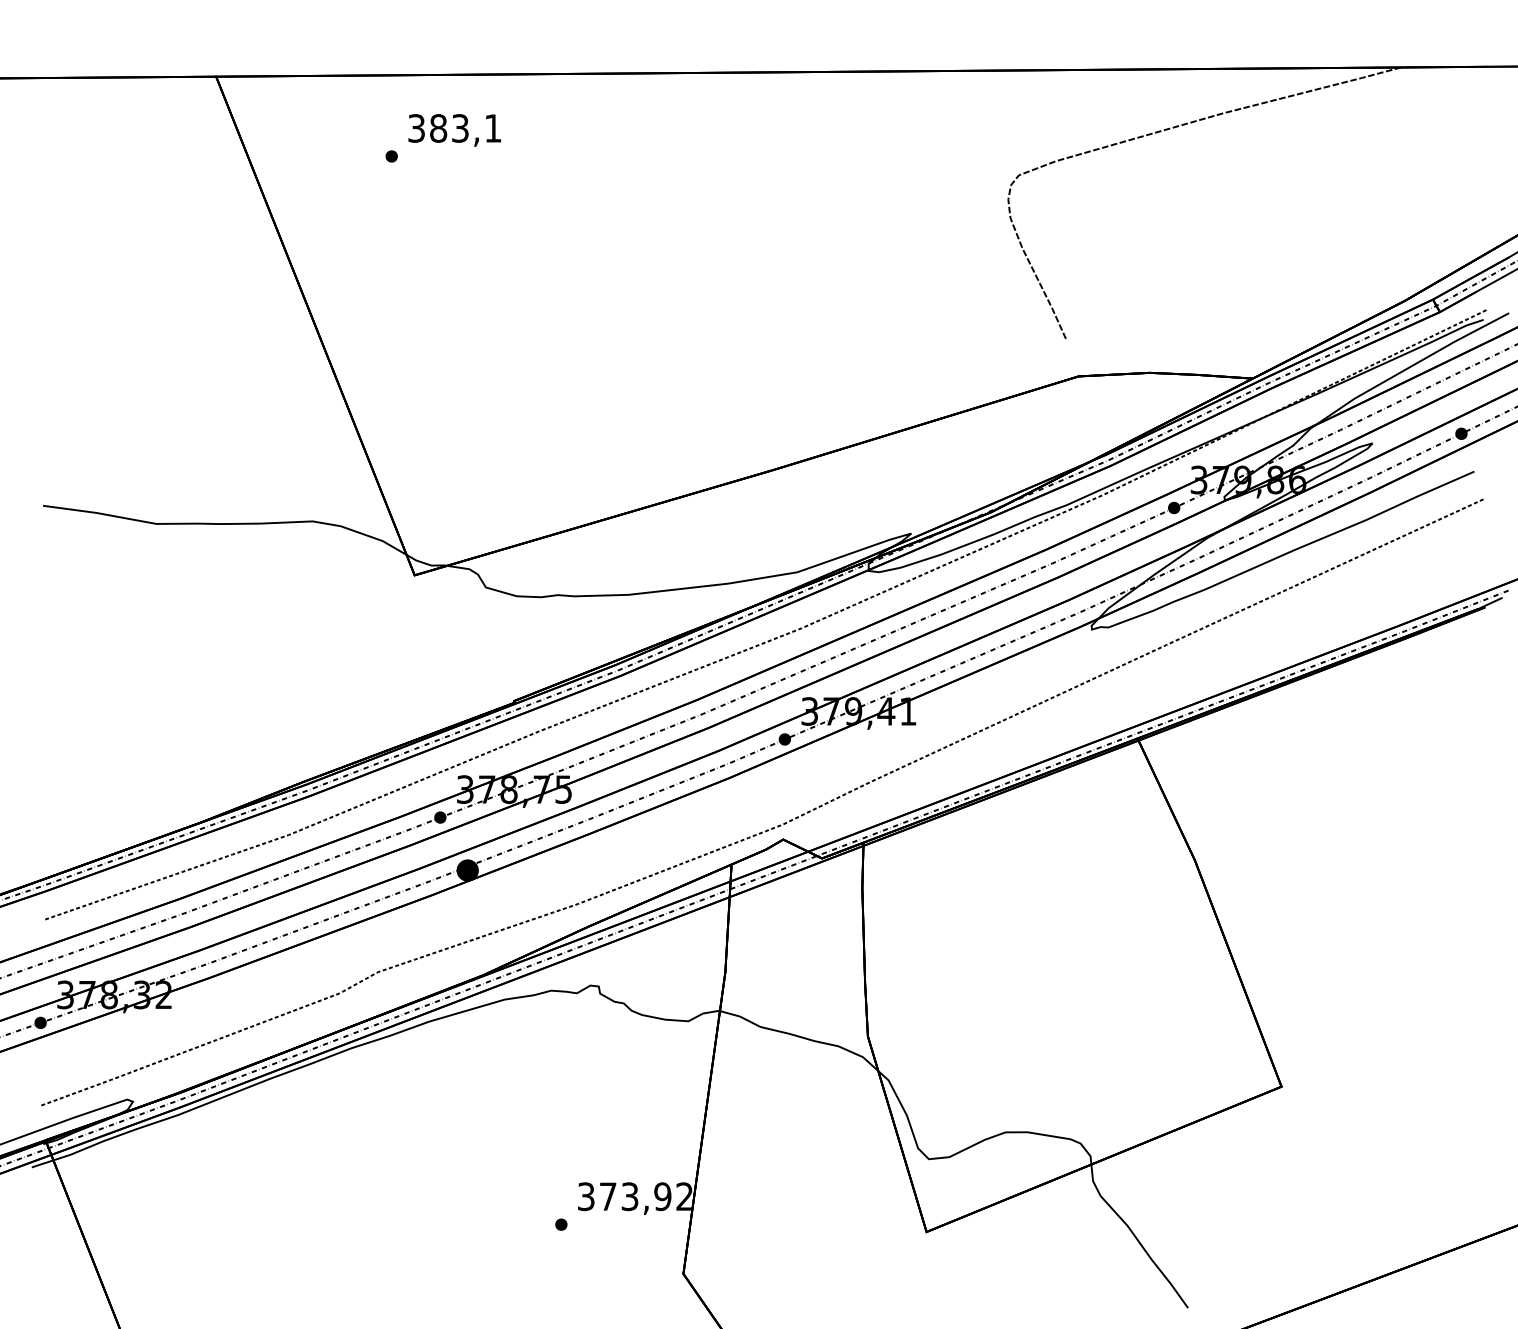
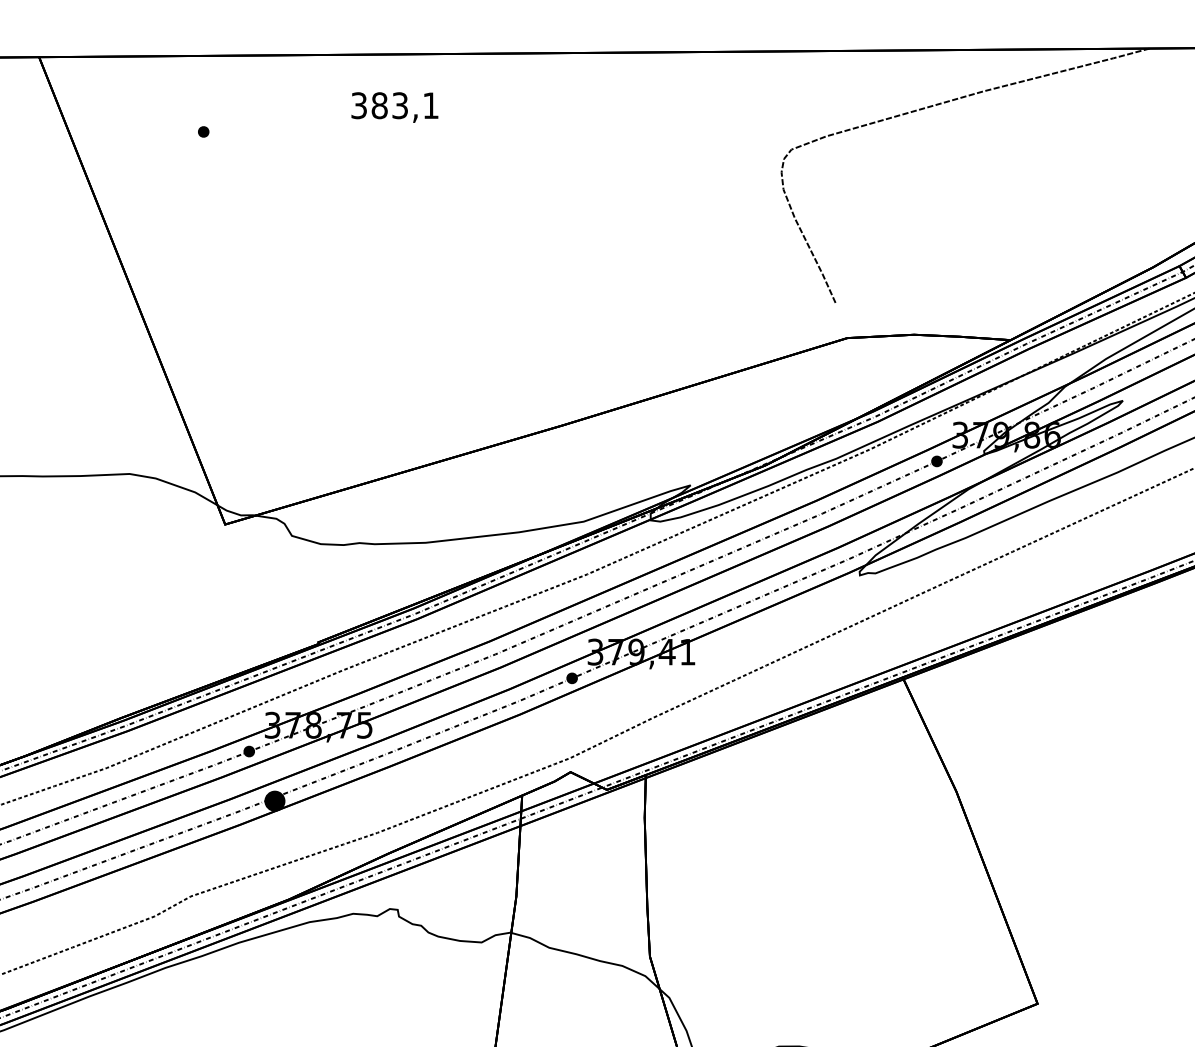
text: (454, 130) -> (394, 107), moved

